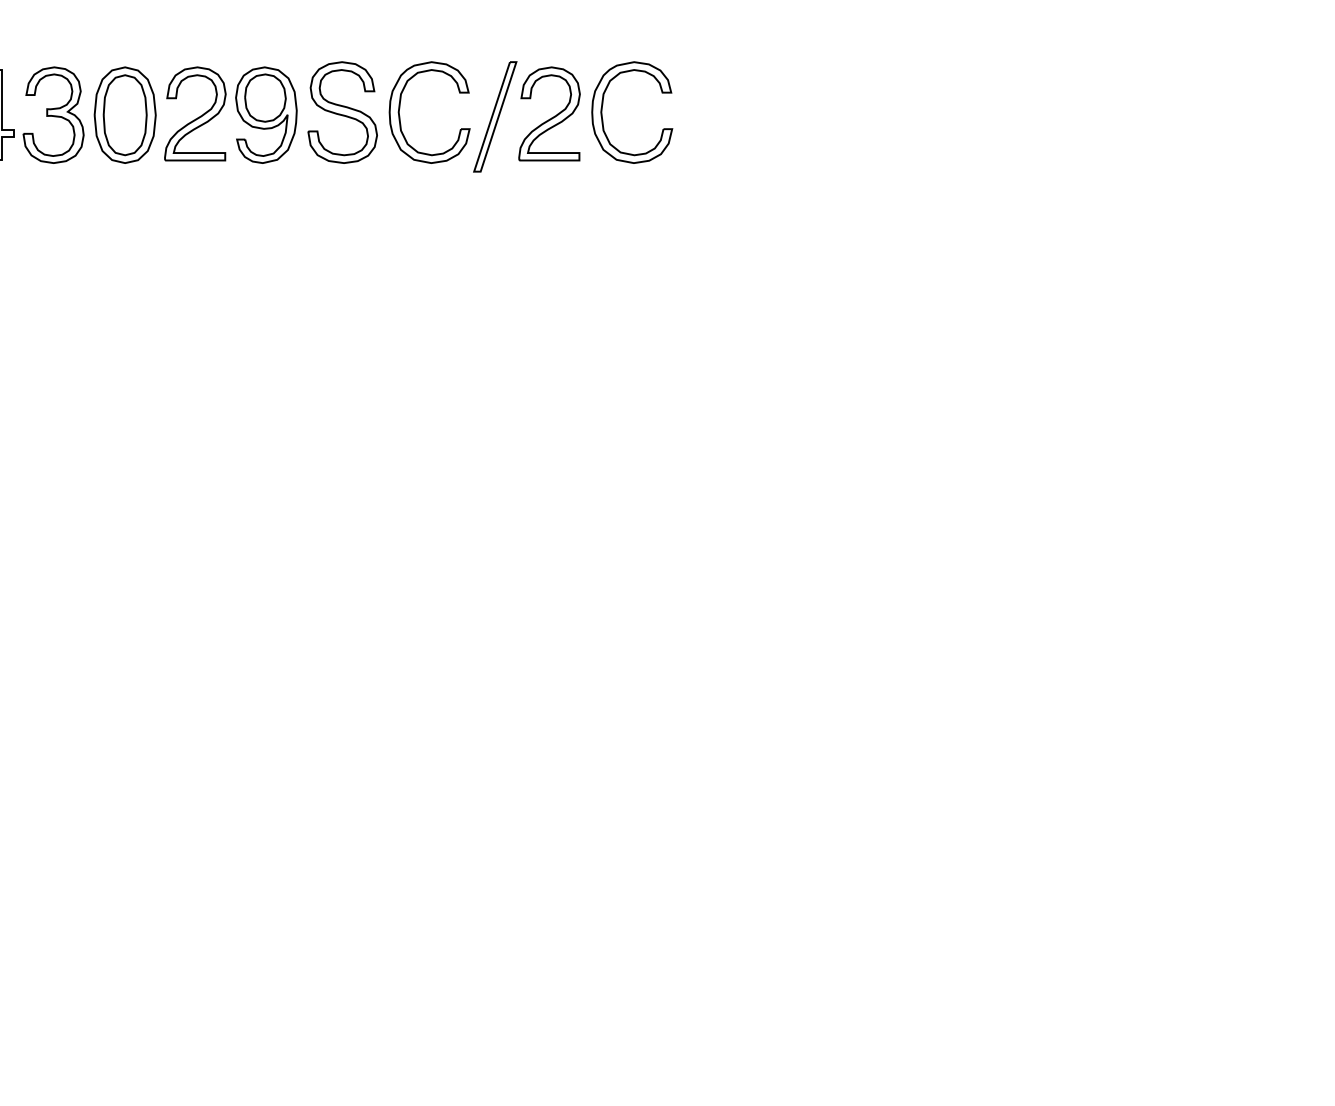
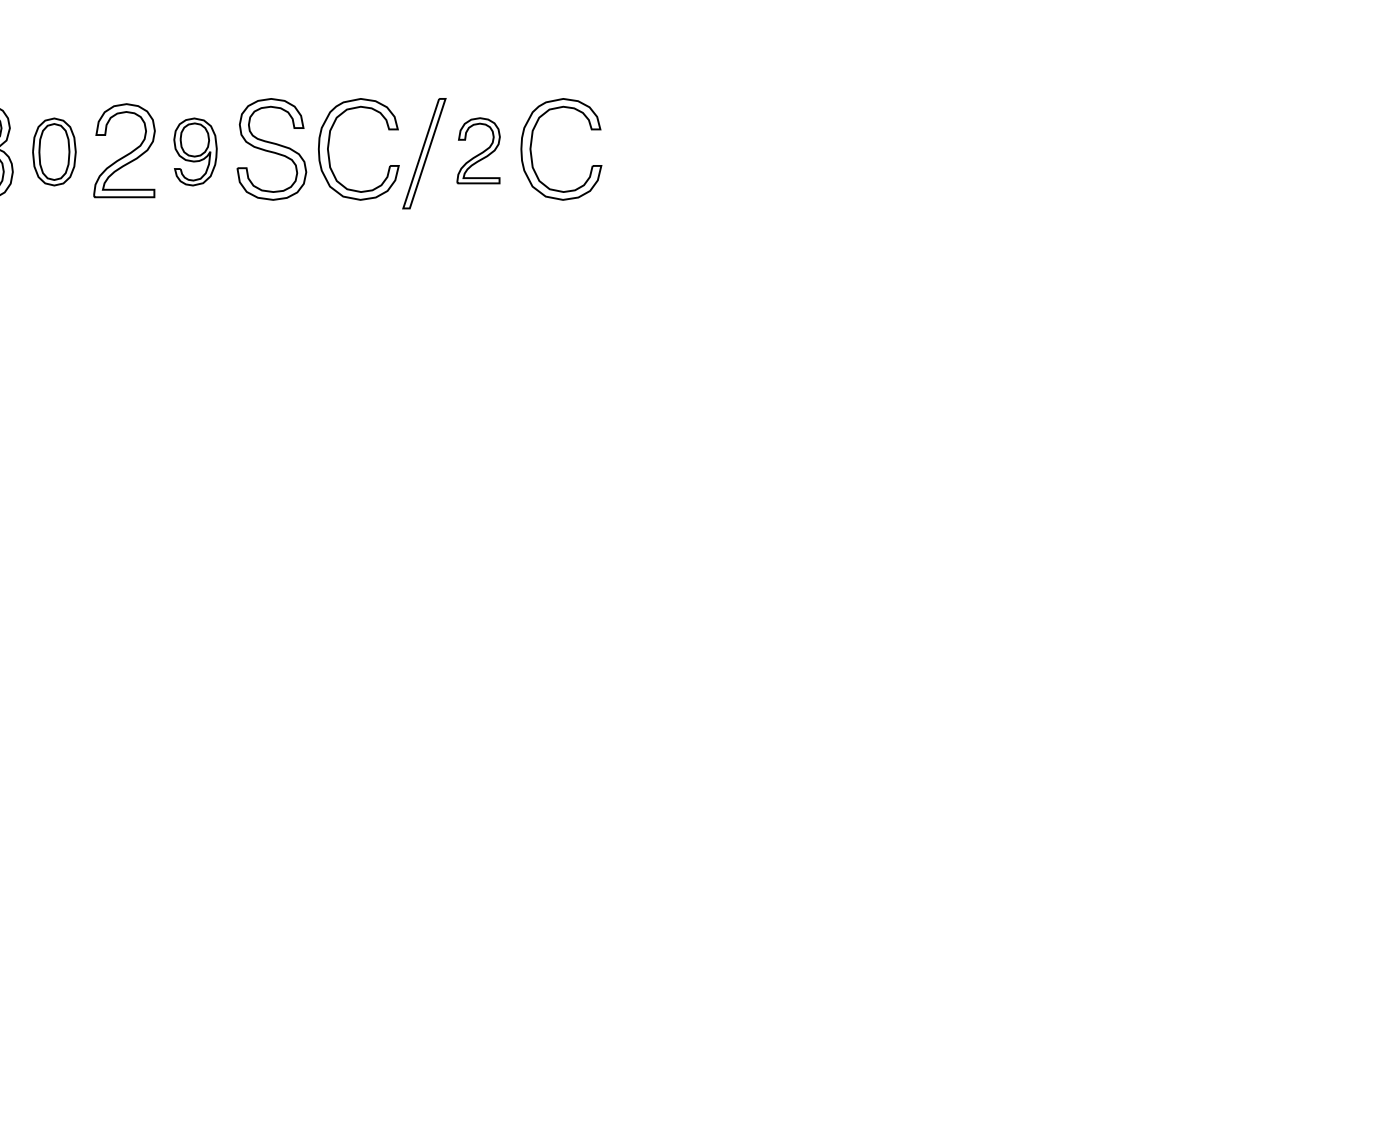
part: (549, 113) -> (478, 150), size x0.7
part: (125, 114) -> (54, 151), size x0.7
part: (266, 114) -> (195, 151), size x0.7

